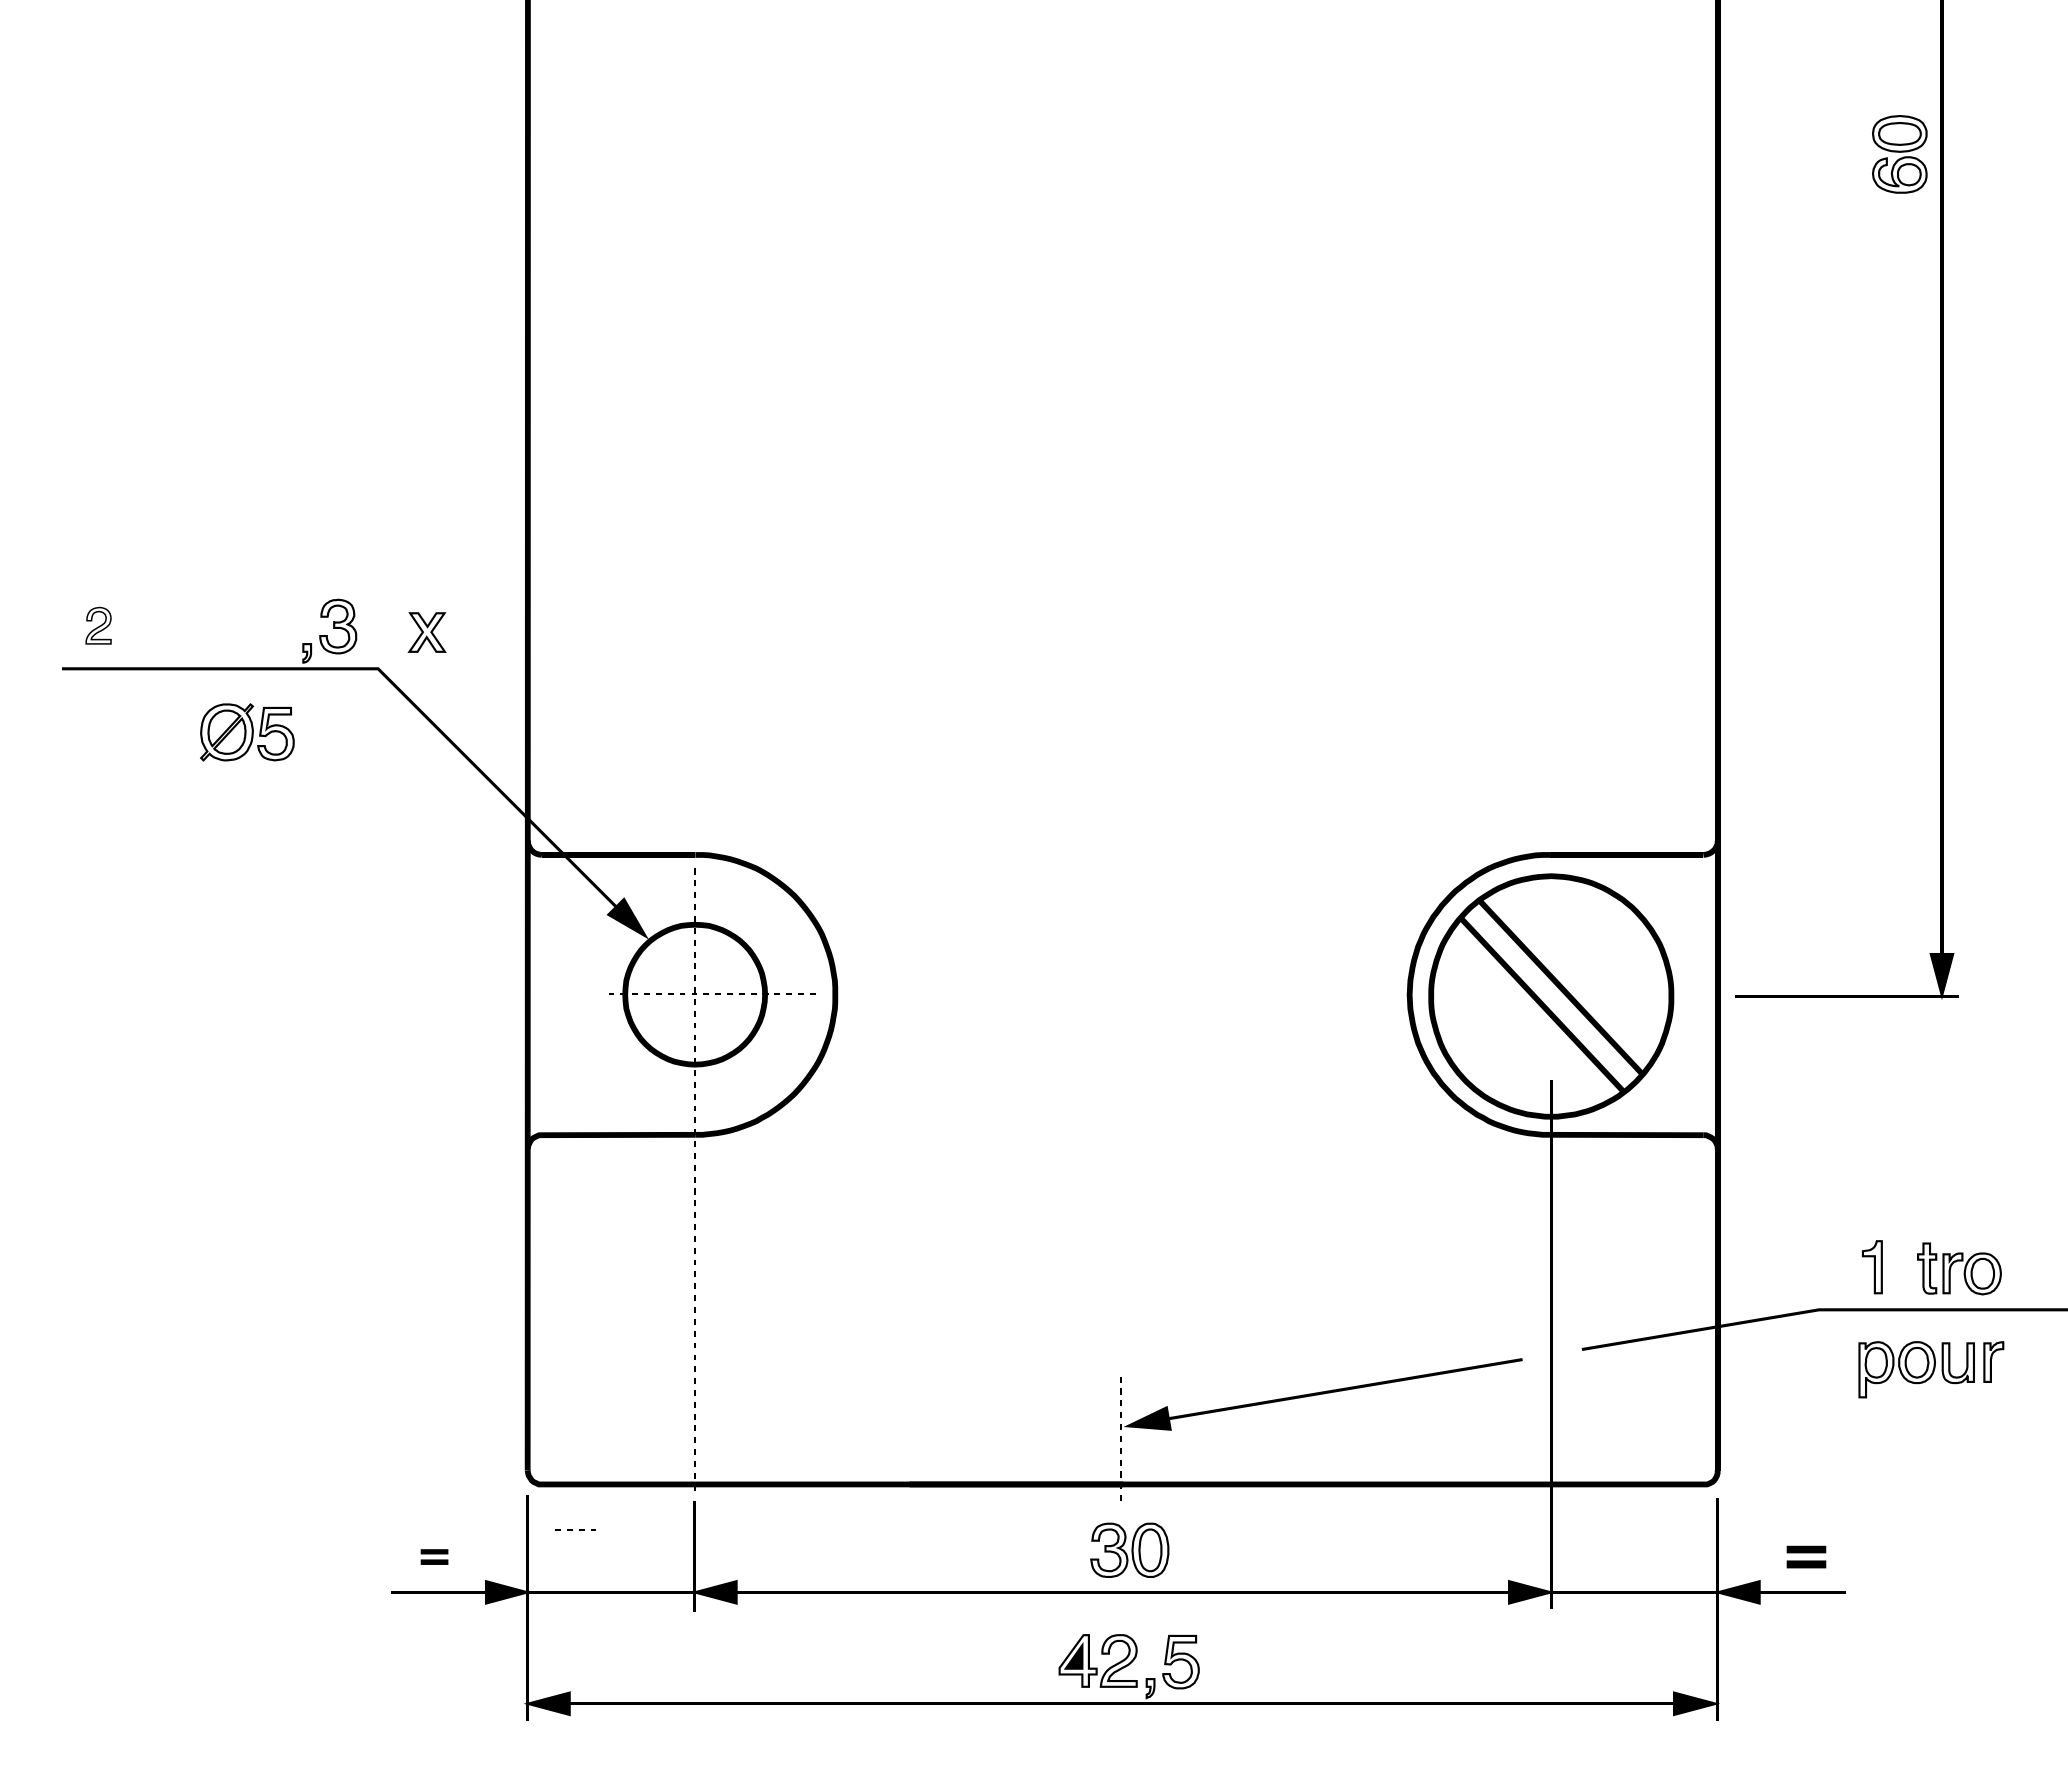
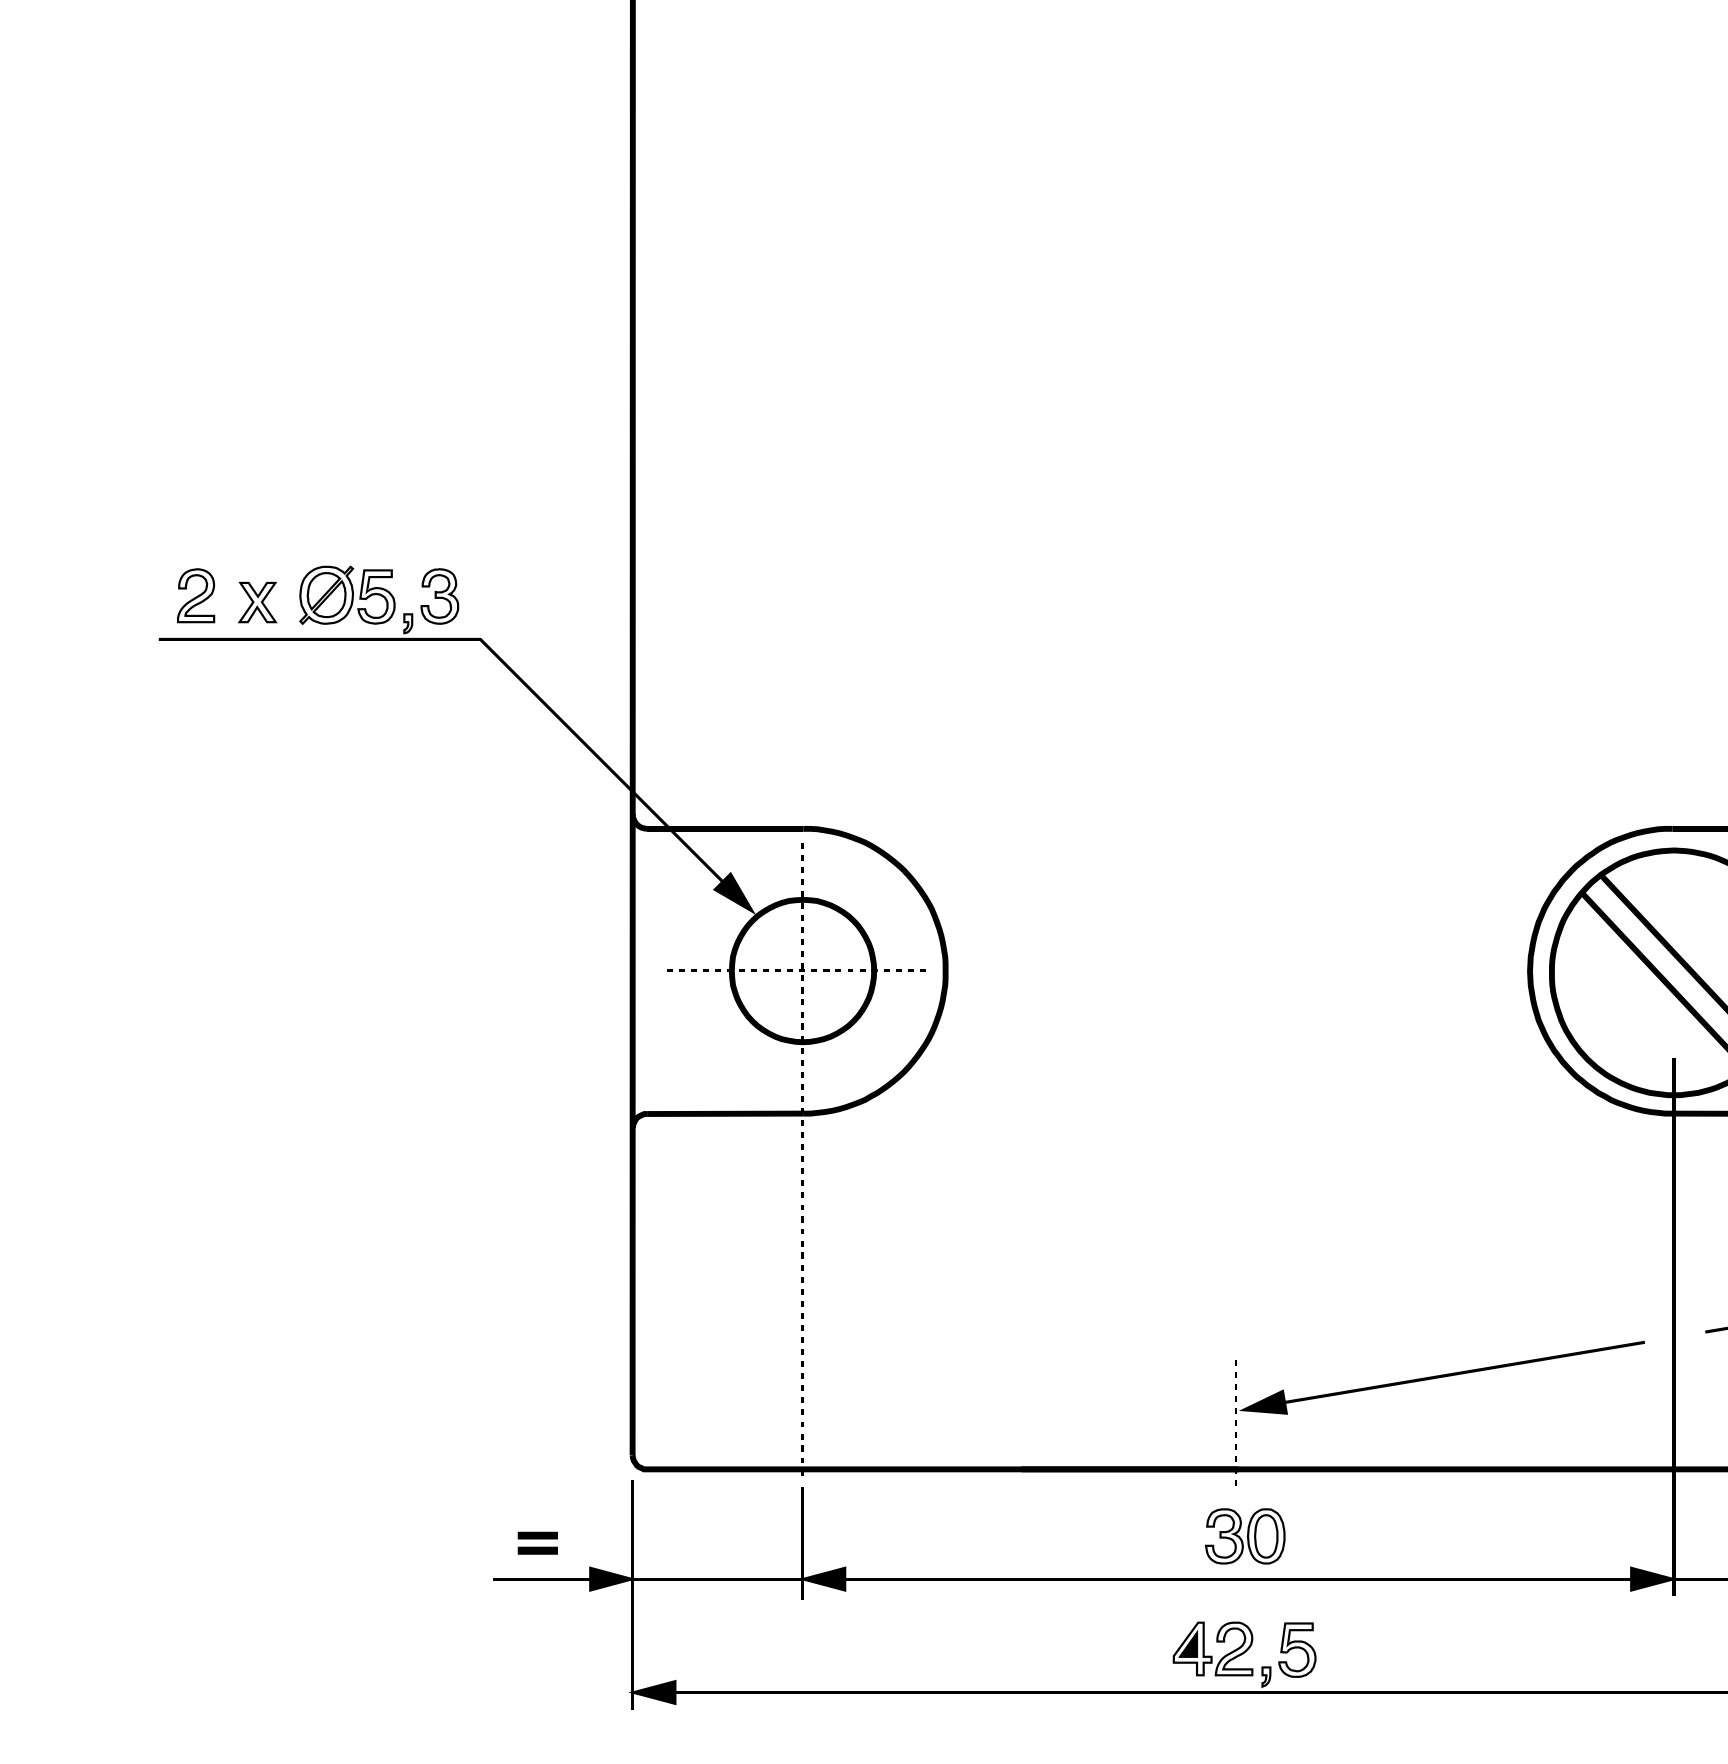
part: (98, 625) -> (195, 595), size x1.43
part: (426, 632) -> (256, 602), moved
part: (247, 732) -> (347, 595), moved
part: (575, 1529) -> (687, 969), moved
part: (434, 1556) -> (537, 1542), size x1.43

